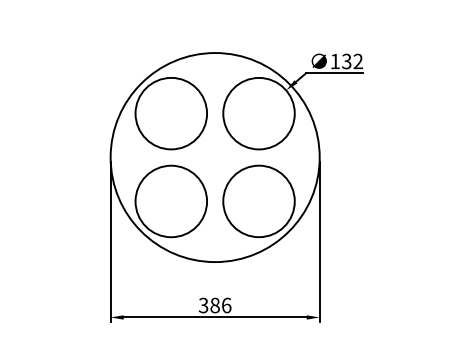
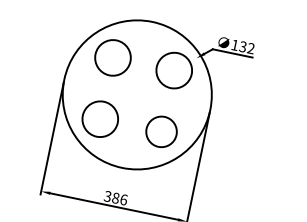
circle: (171, 113) -> (113, 57), size x0.7
circle: (258, 113) -> (173, 70), size x0.7
circle: (171, 201) -> (100, 119), size x0.7
circle: (258, 201) -> (161, 131), size x0.6

